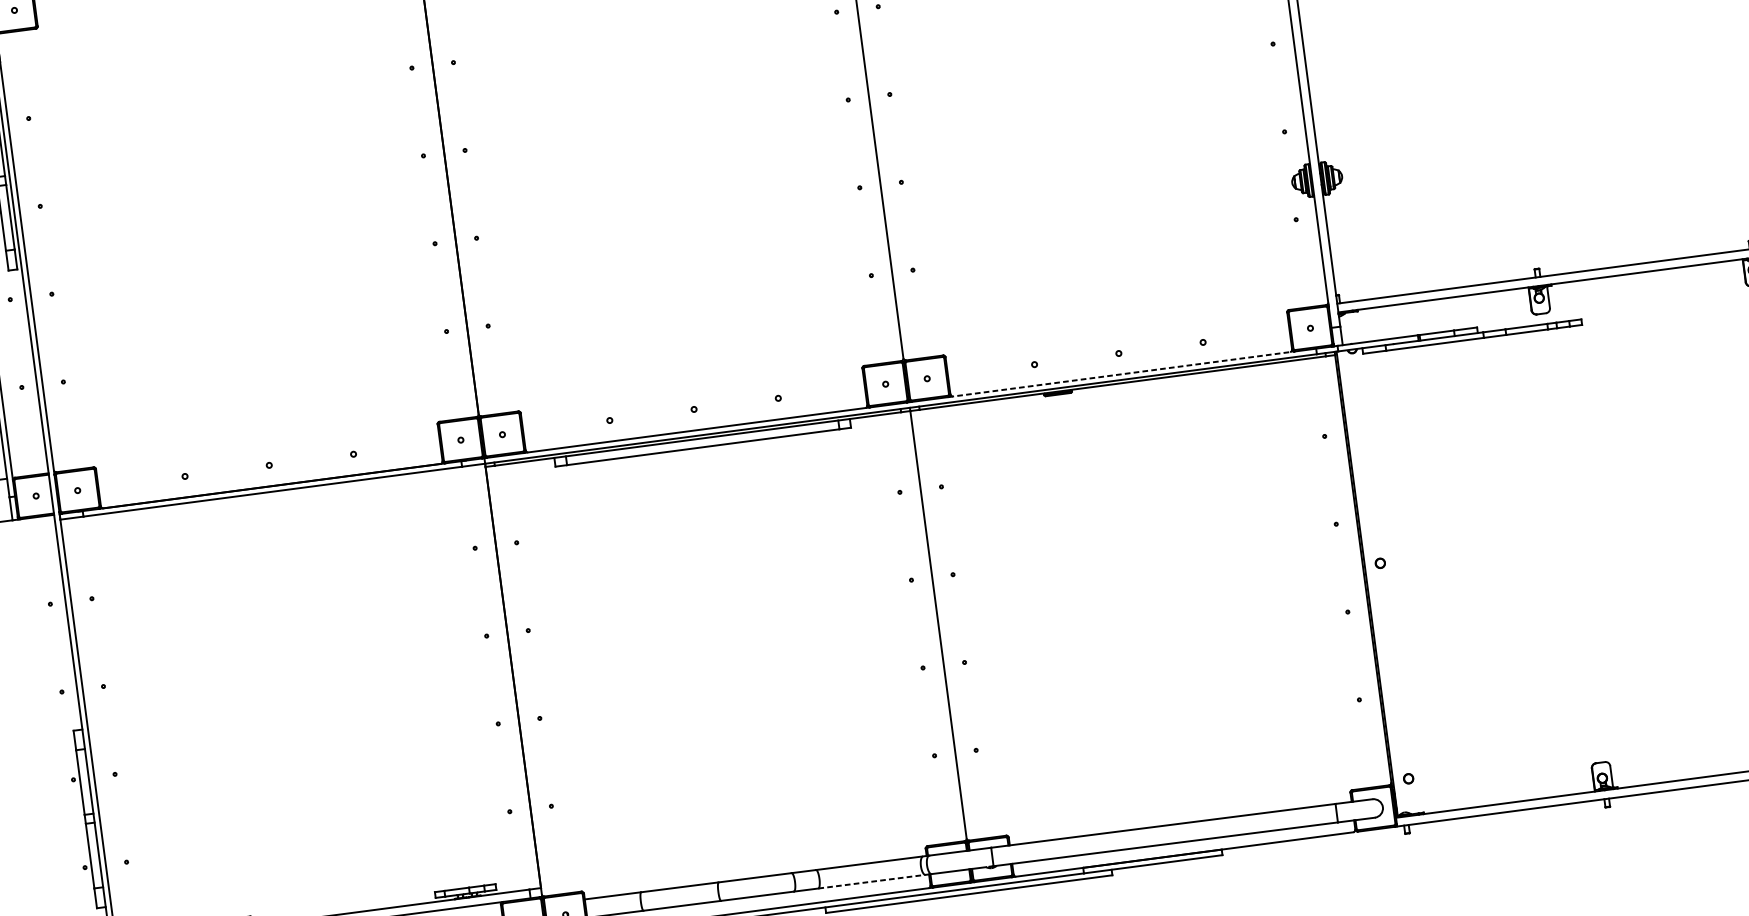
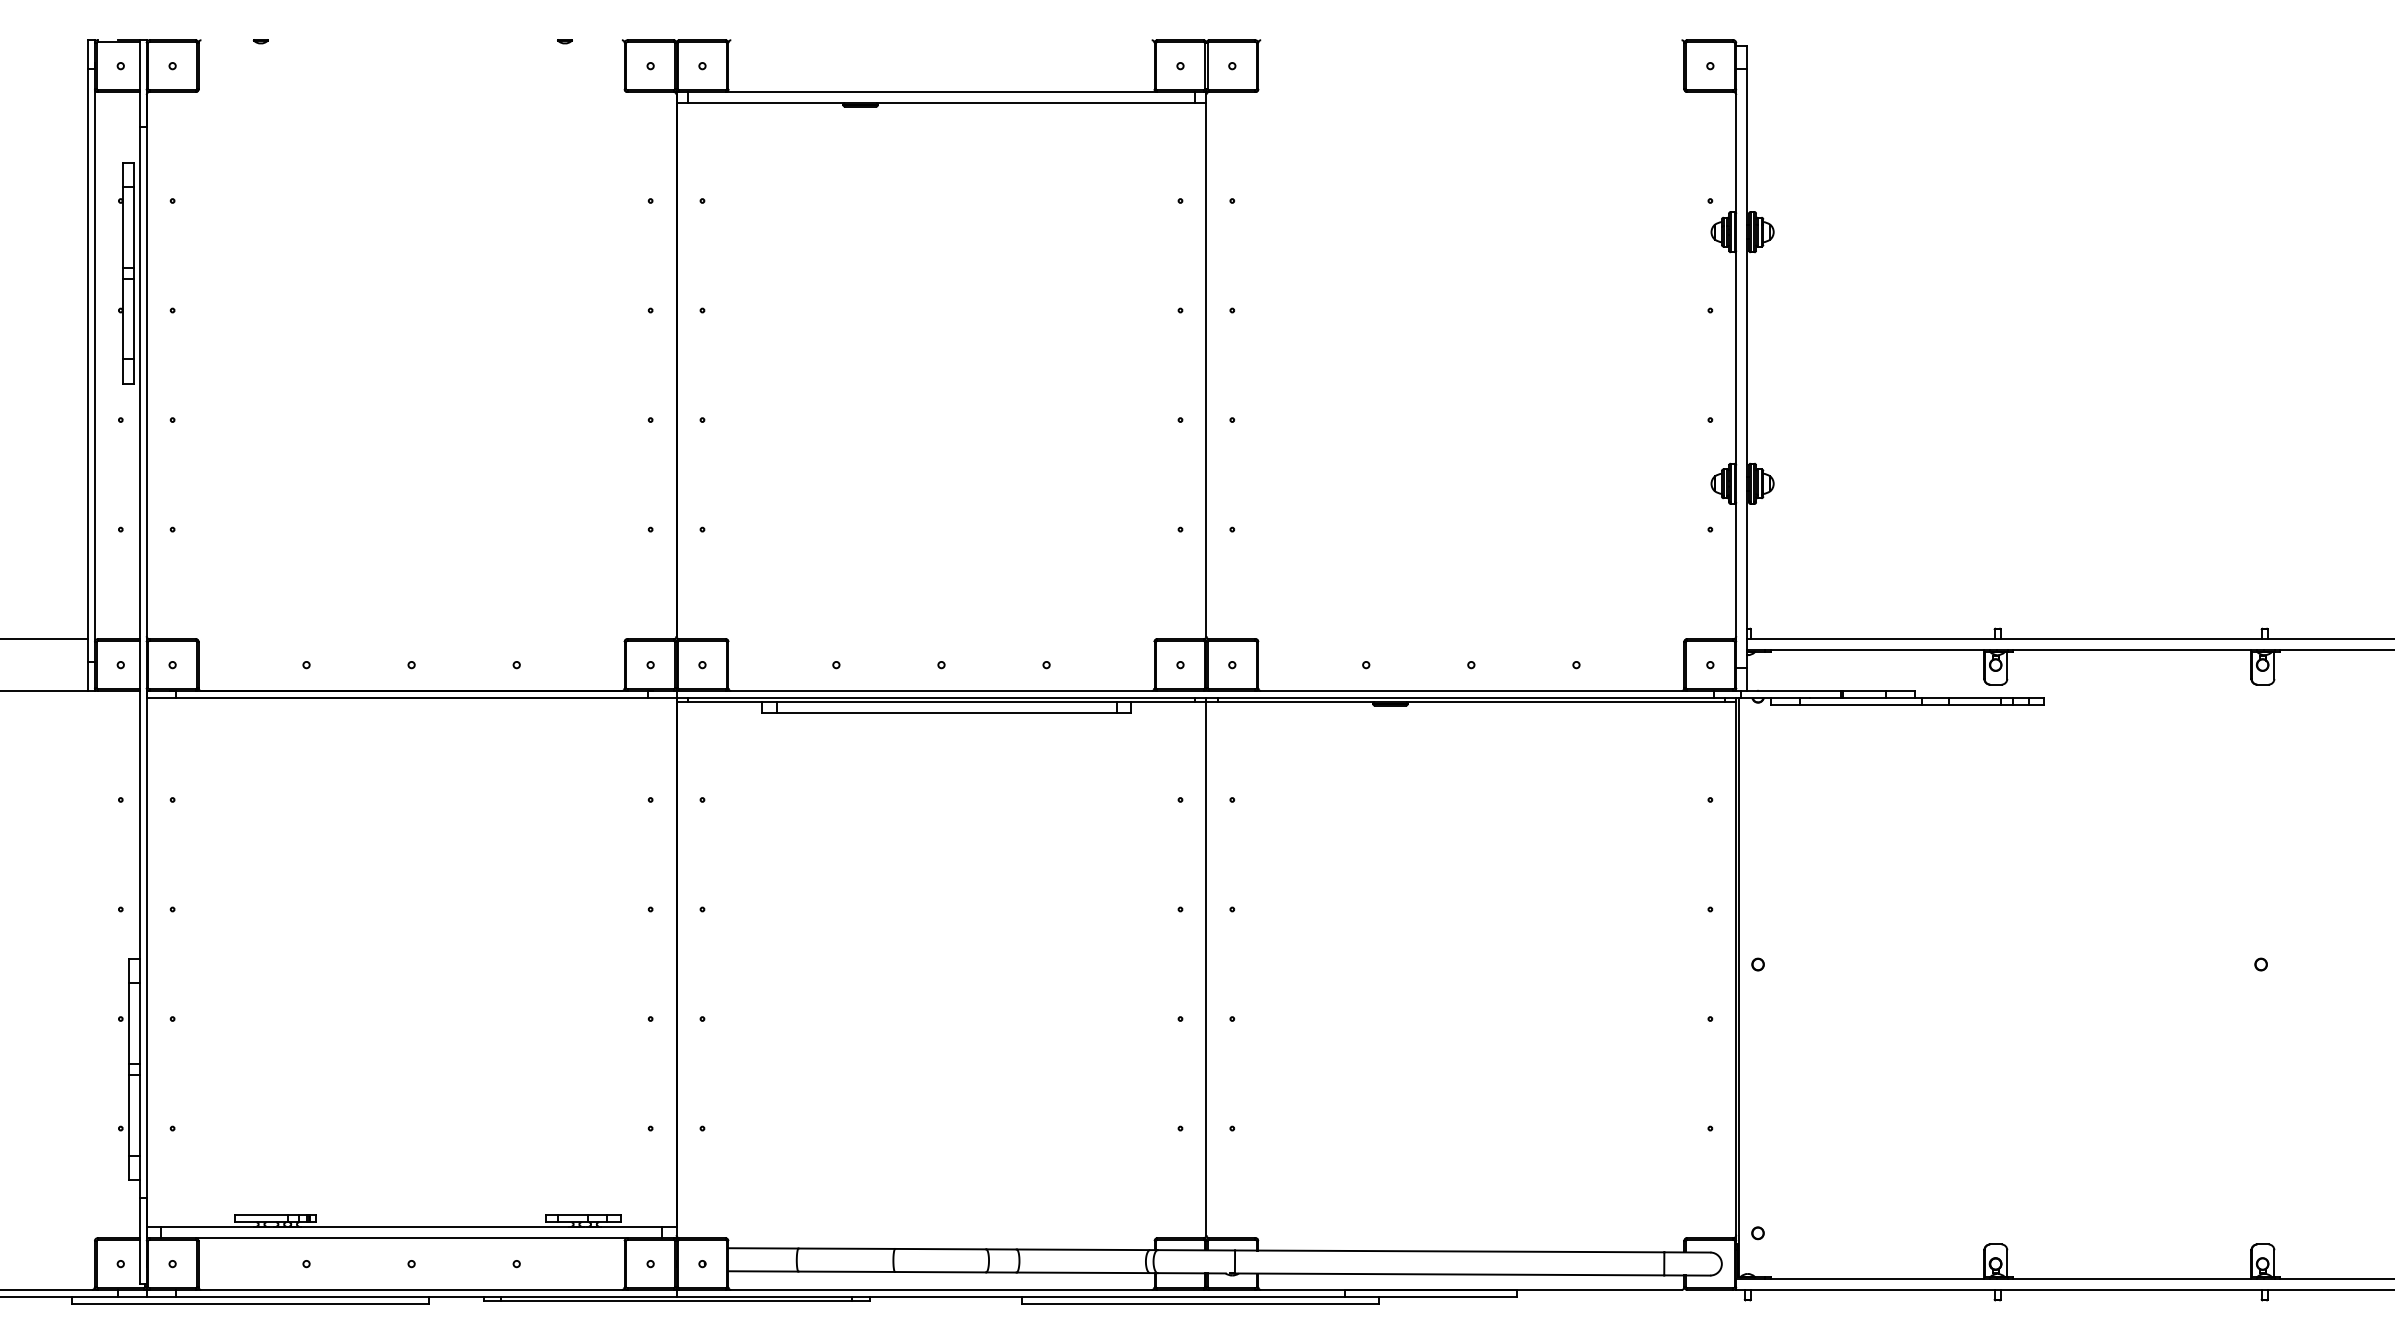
line: (1121, 374) -> (1471, 691), dashed -> solid
line: (875, 880) -> (1087, 1272), dashed -> solid

